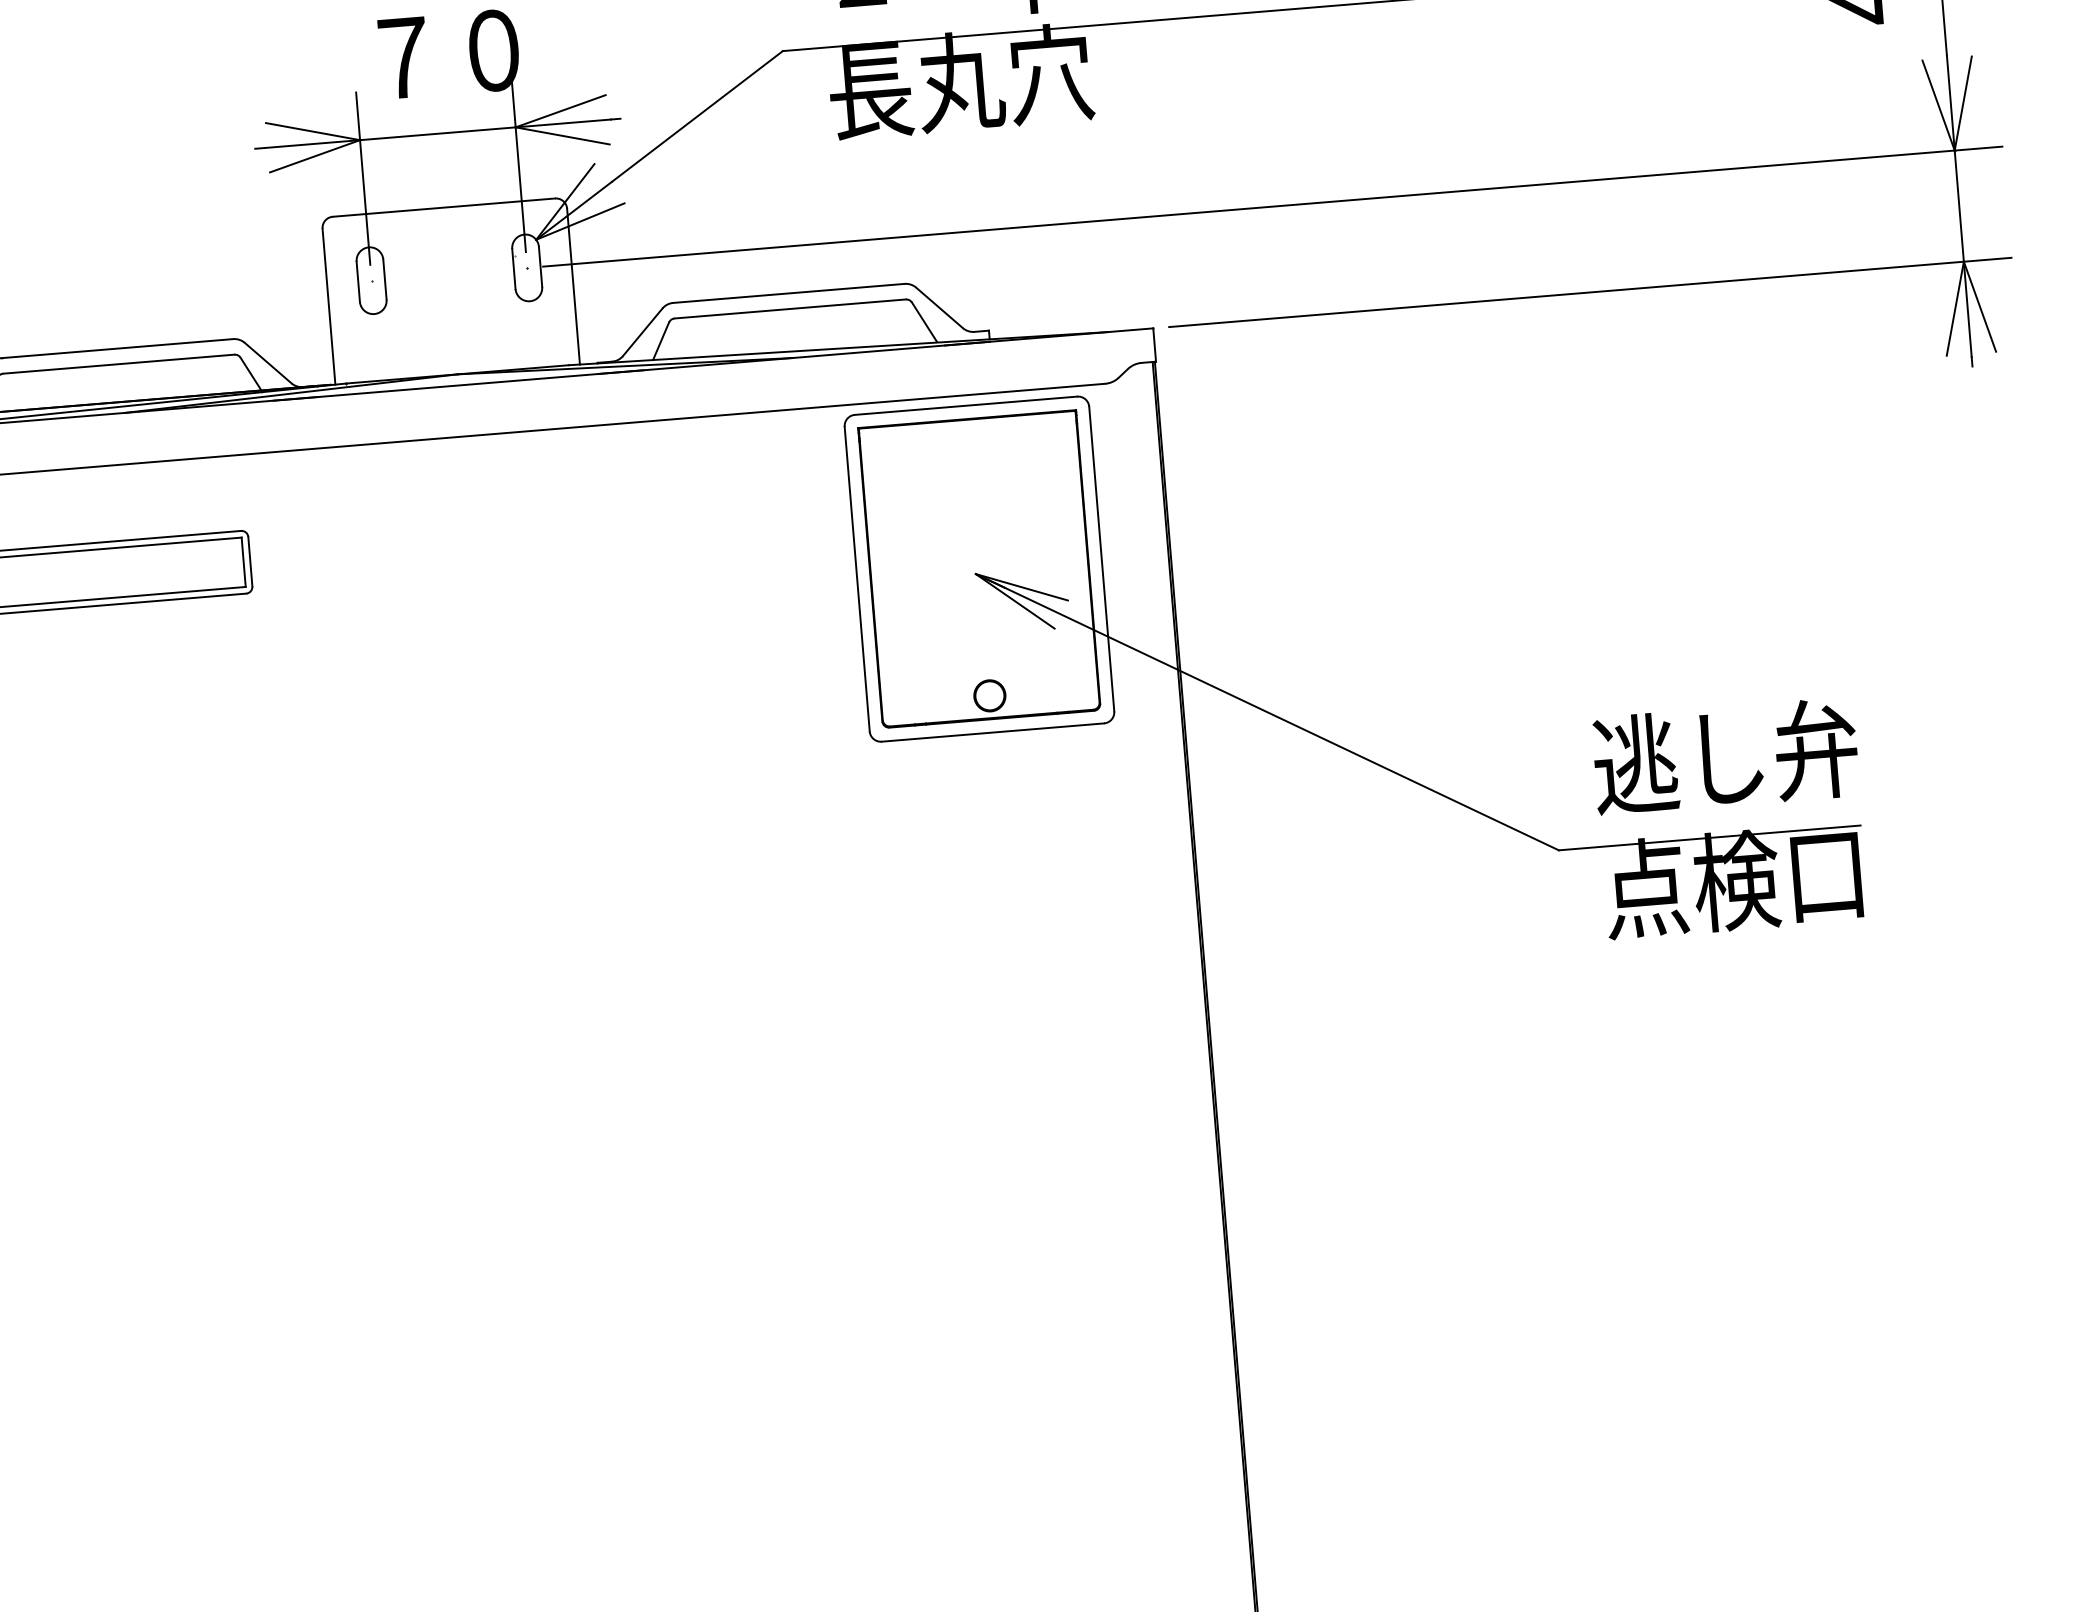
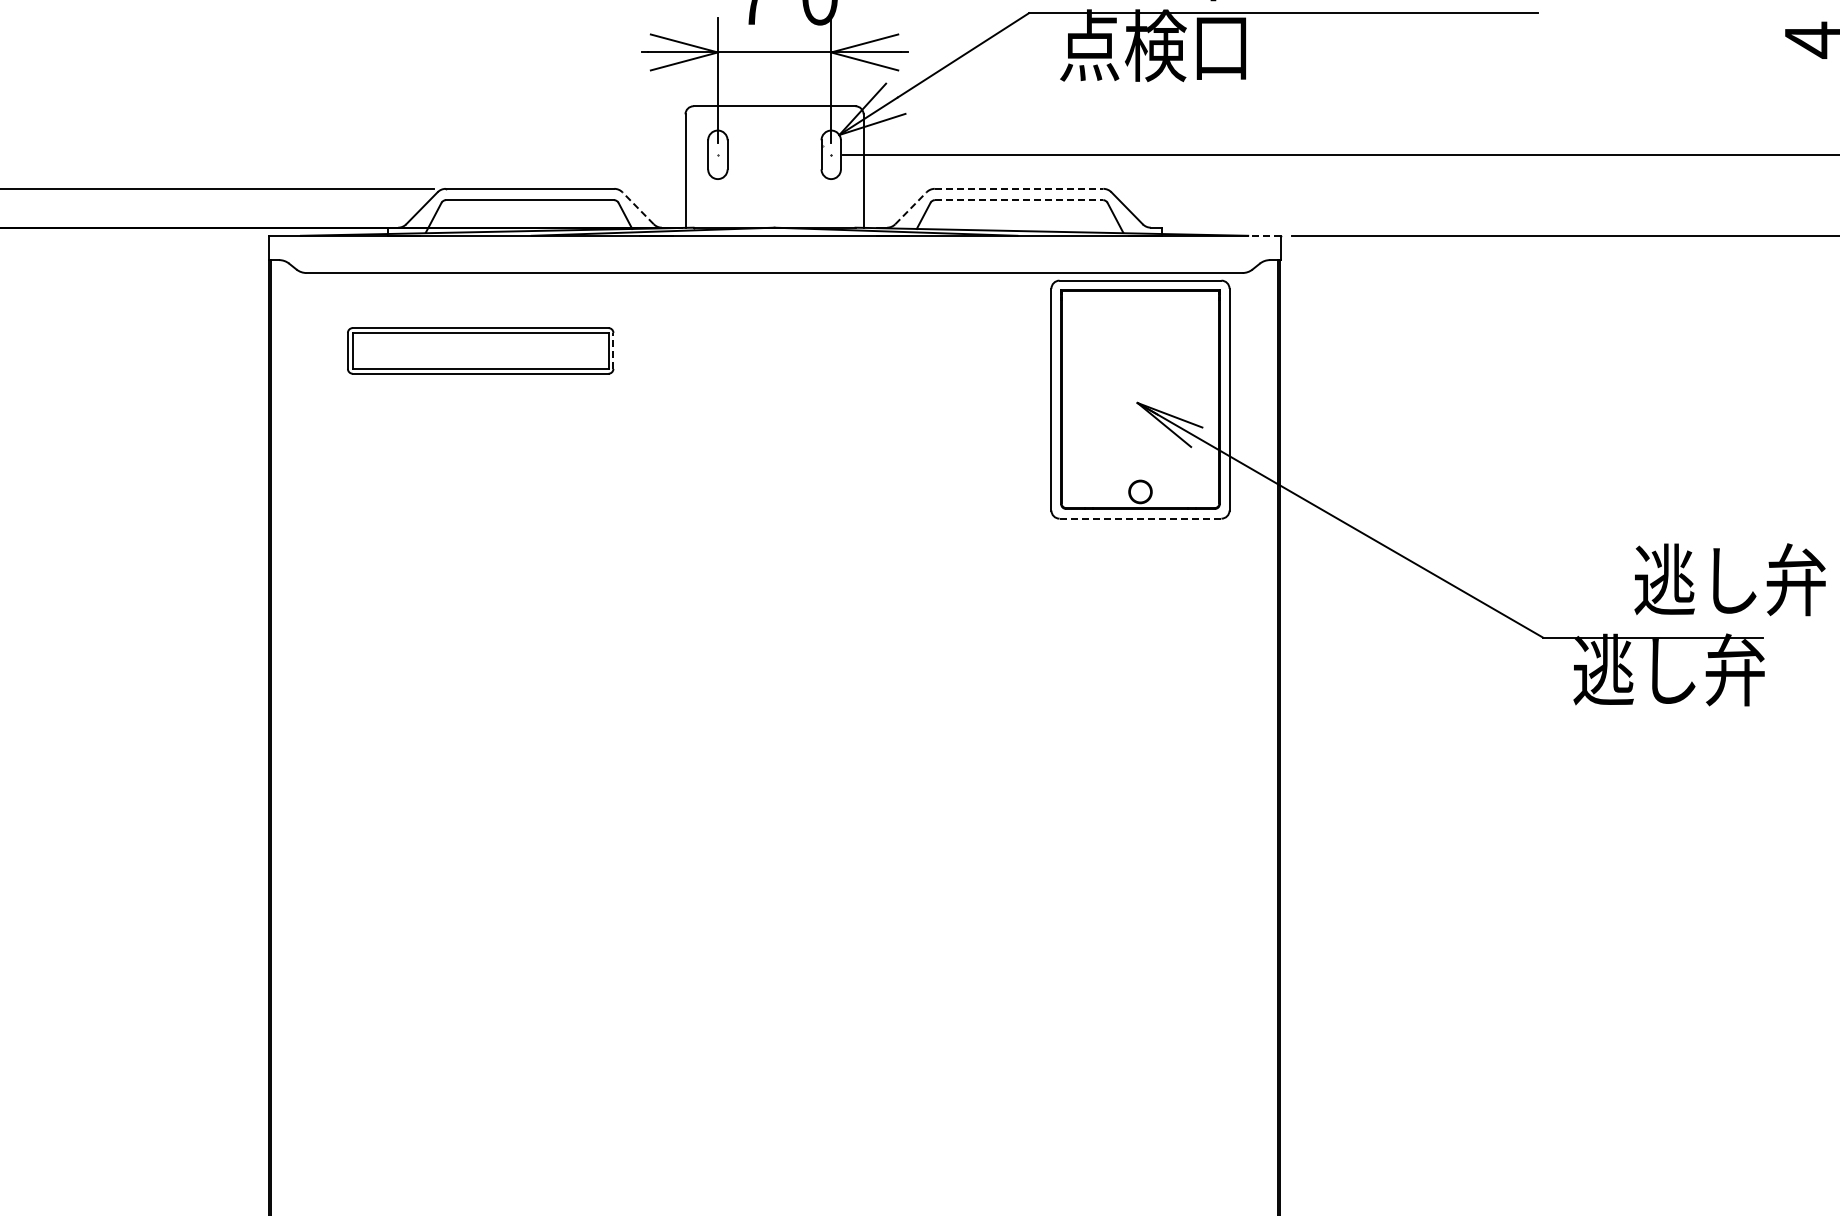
text: (960, 81) -> (1155, 45), 長丸穴 -> 点検口
line: (789, 292) -> (1019, 188), solid -> dashed
line: (790, 309) -> (1019, 200), solid -> dashed
line: (1129, 329) -> (1263, 235), solid -> dashed
line: (643, 331) -> (911, 207), solid -> dashed
line: (267, 362) -> (637, 207), solid -> dashed
line: (250, 561) -> (613, 350), solid -> dashed
line: (992, 732) -> (1140, 518), solid -> dashed
text: (1724, 756) -> (1729, 579), moved
text: (1734, 880) -> (1668, 669), 点検口 -> 逃し弁

